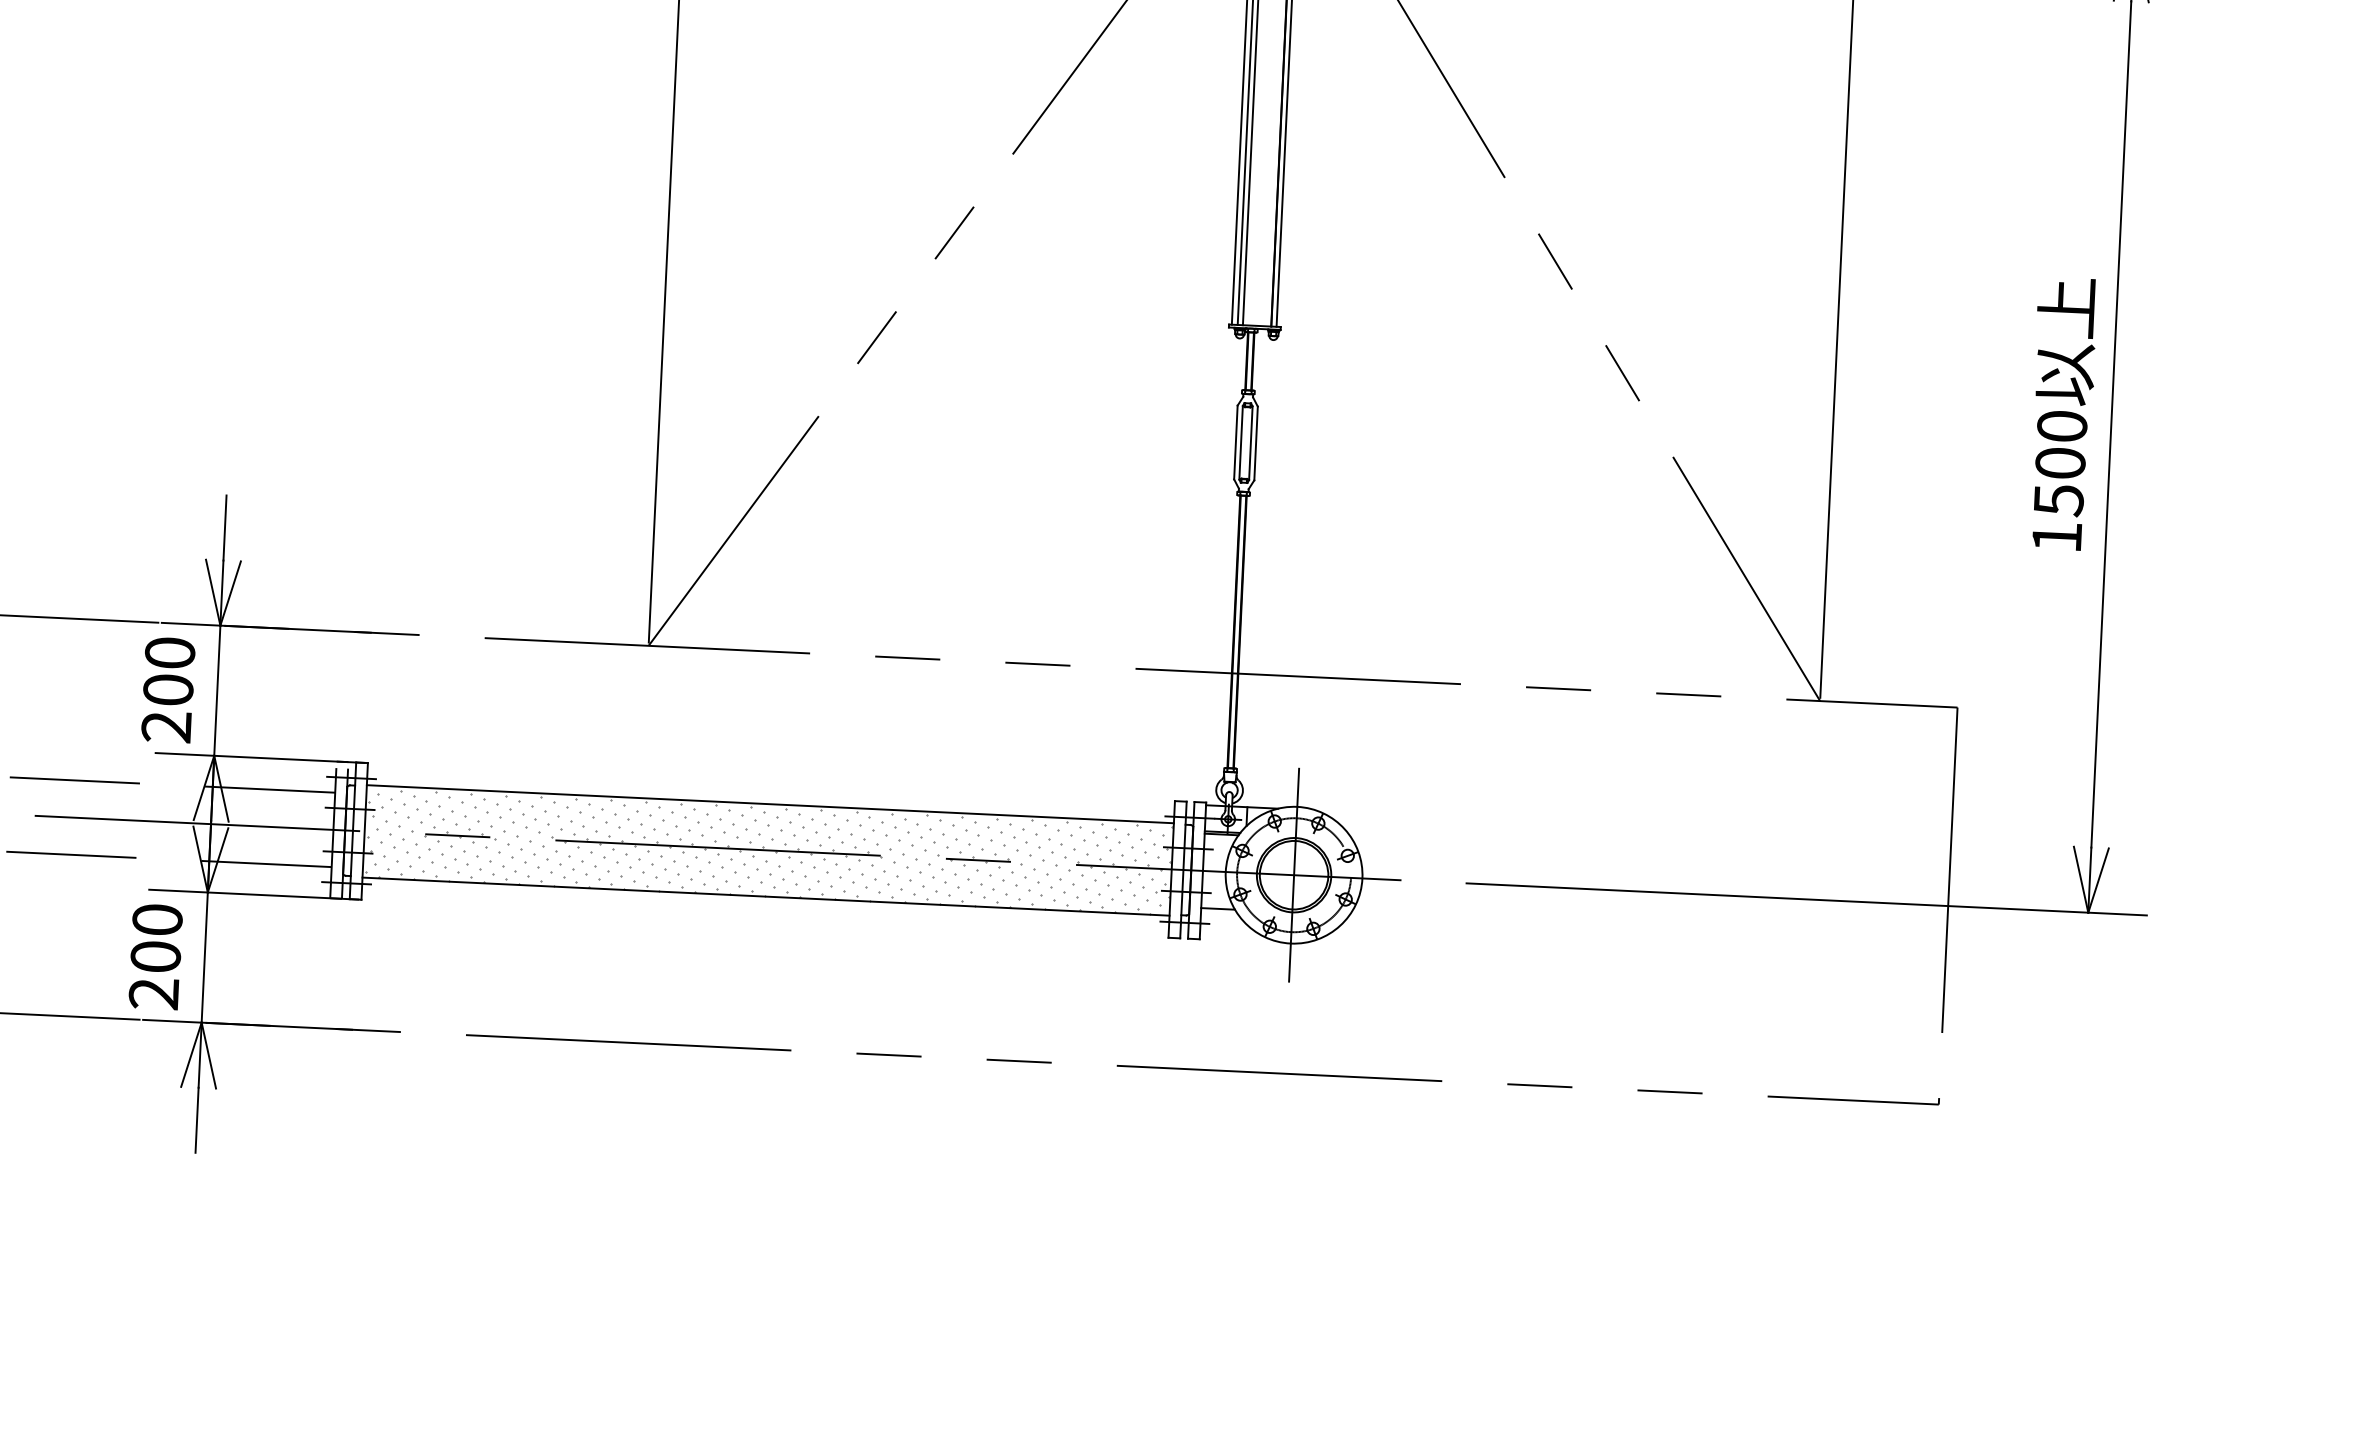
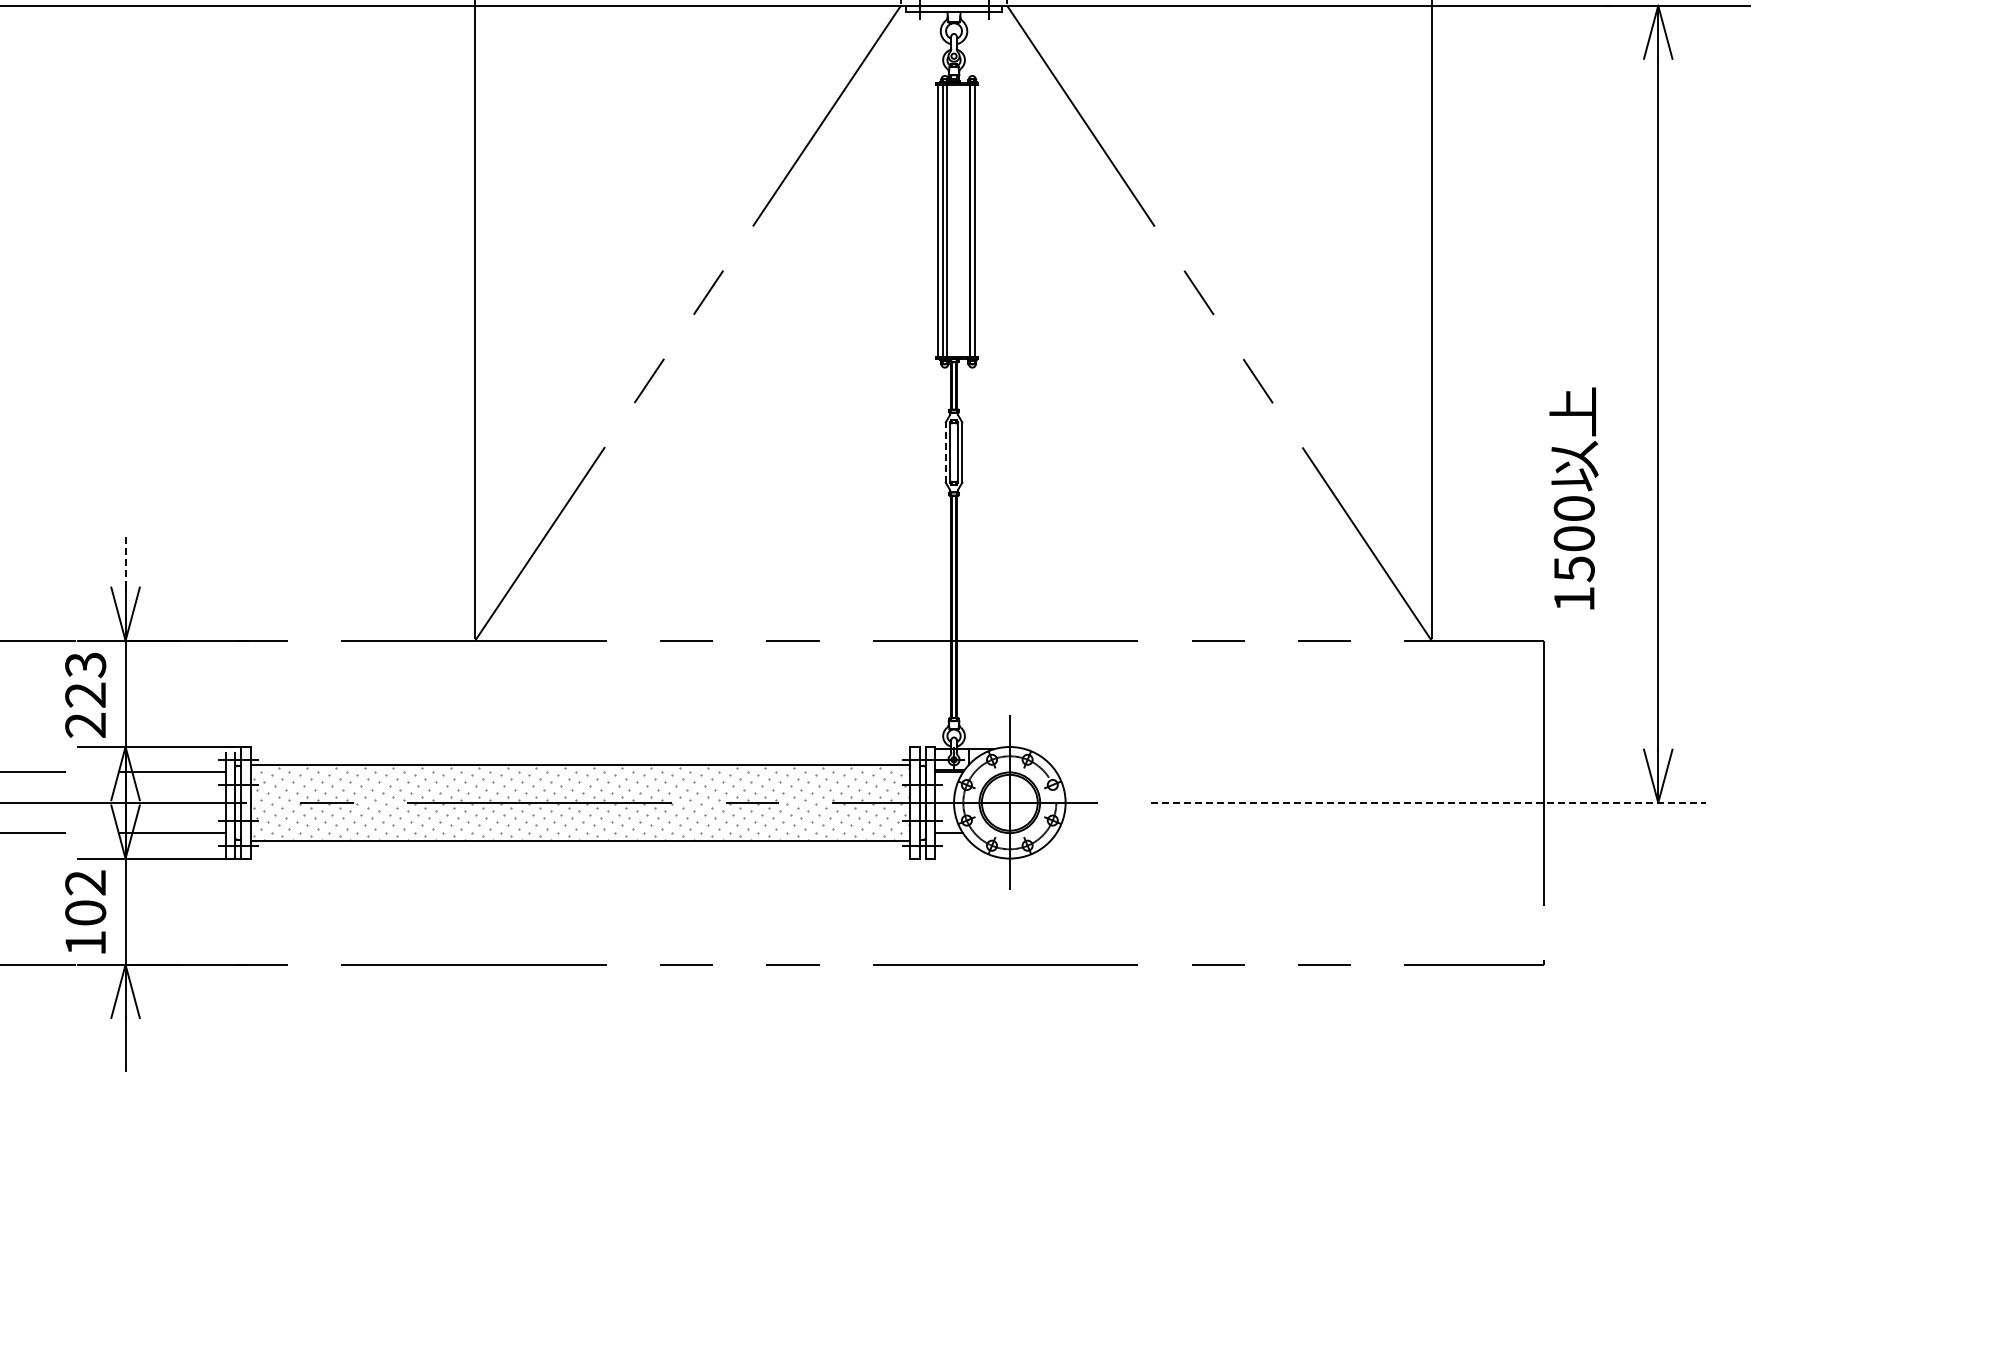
text: (2061, 413) -> (1573, 498), moved
line: (1235, 442) -> (945, 452), solid -> dashed
line: (224, 528) -> (125, 561), solid -> dashed
text: (169, 670) -> (85, 679), 200 -> 223
line: (1806, 899) -> (1428, 802), solid -> dashed
text: (155, 956) -> (85, 912), 200 -> 102

